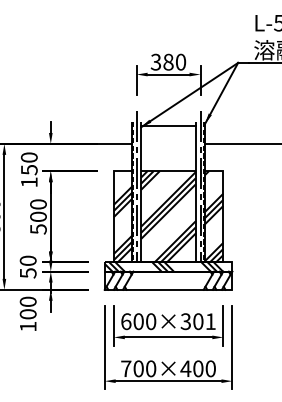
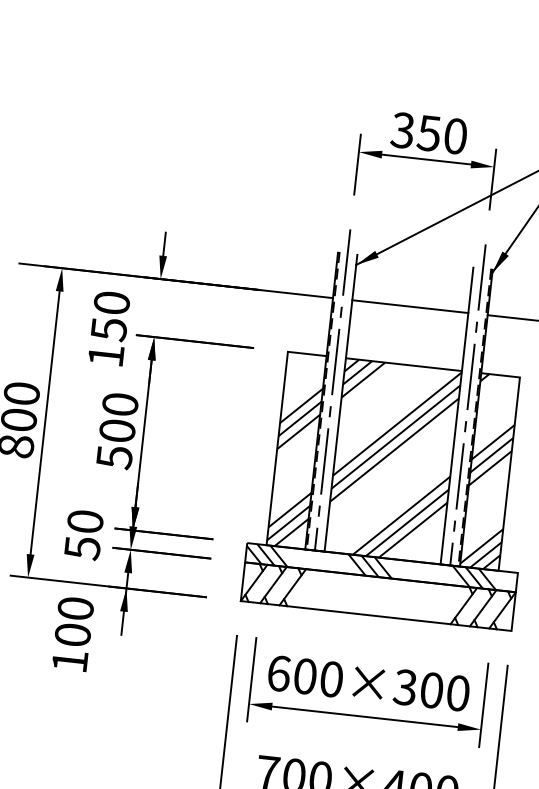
text: (168, 61) -> (429, 131), 380 -> 350
line: (168, 125) -> (410, 305), moved
text: (210, 321) -> (457, 692), 600×301 -> 600×300

